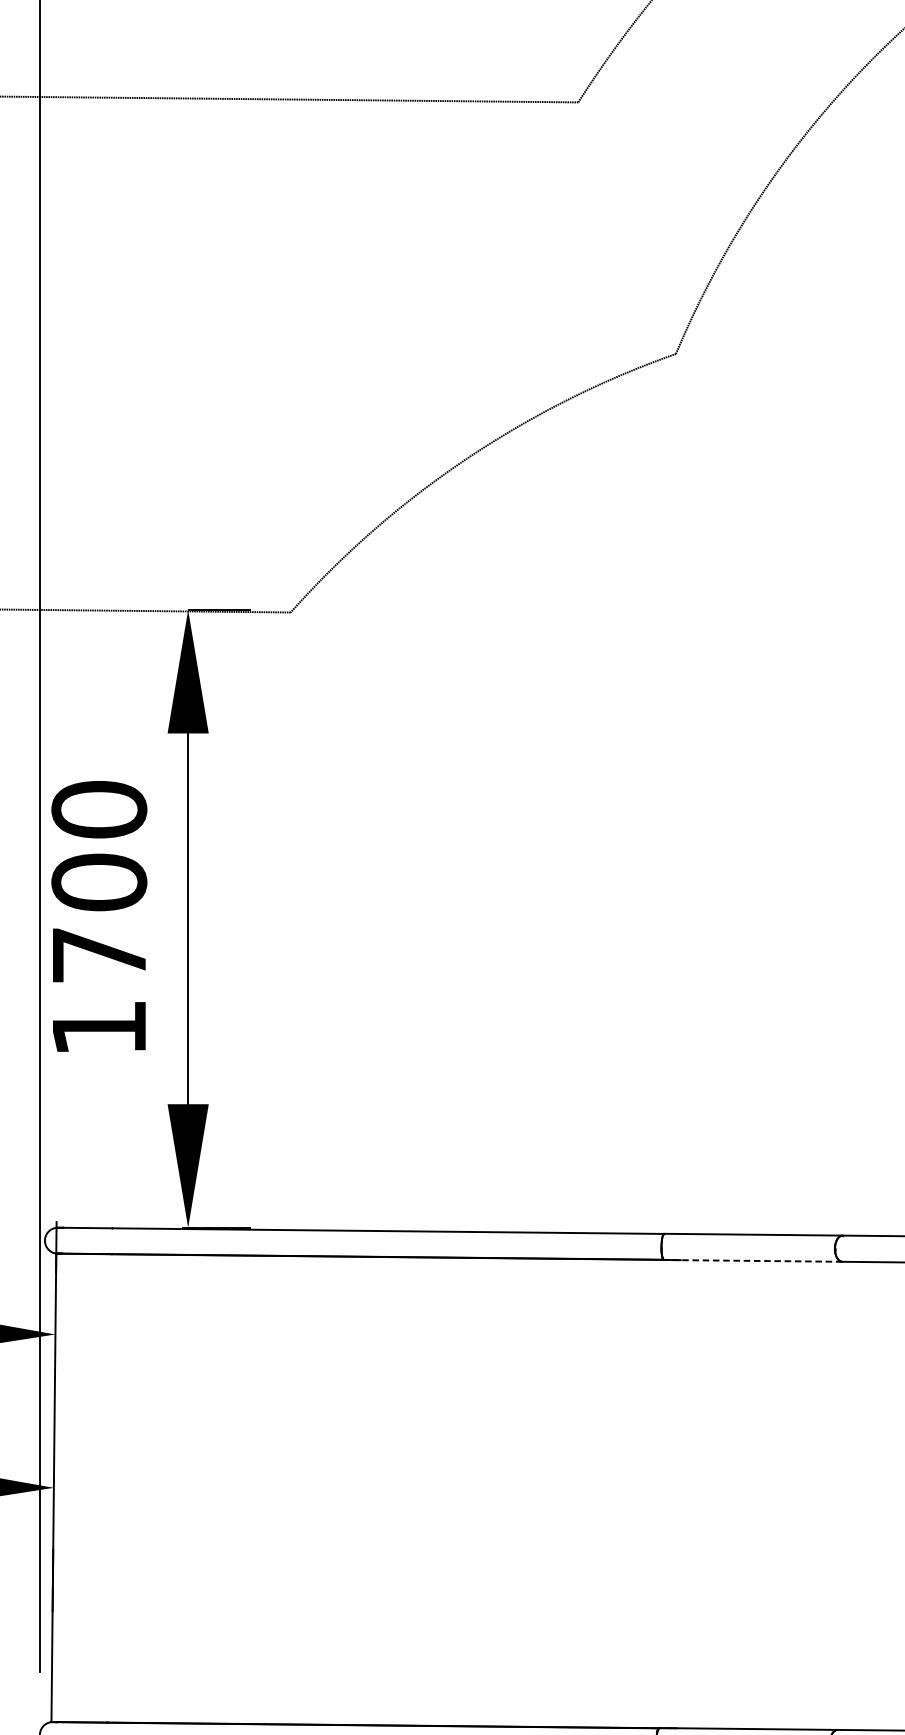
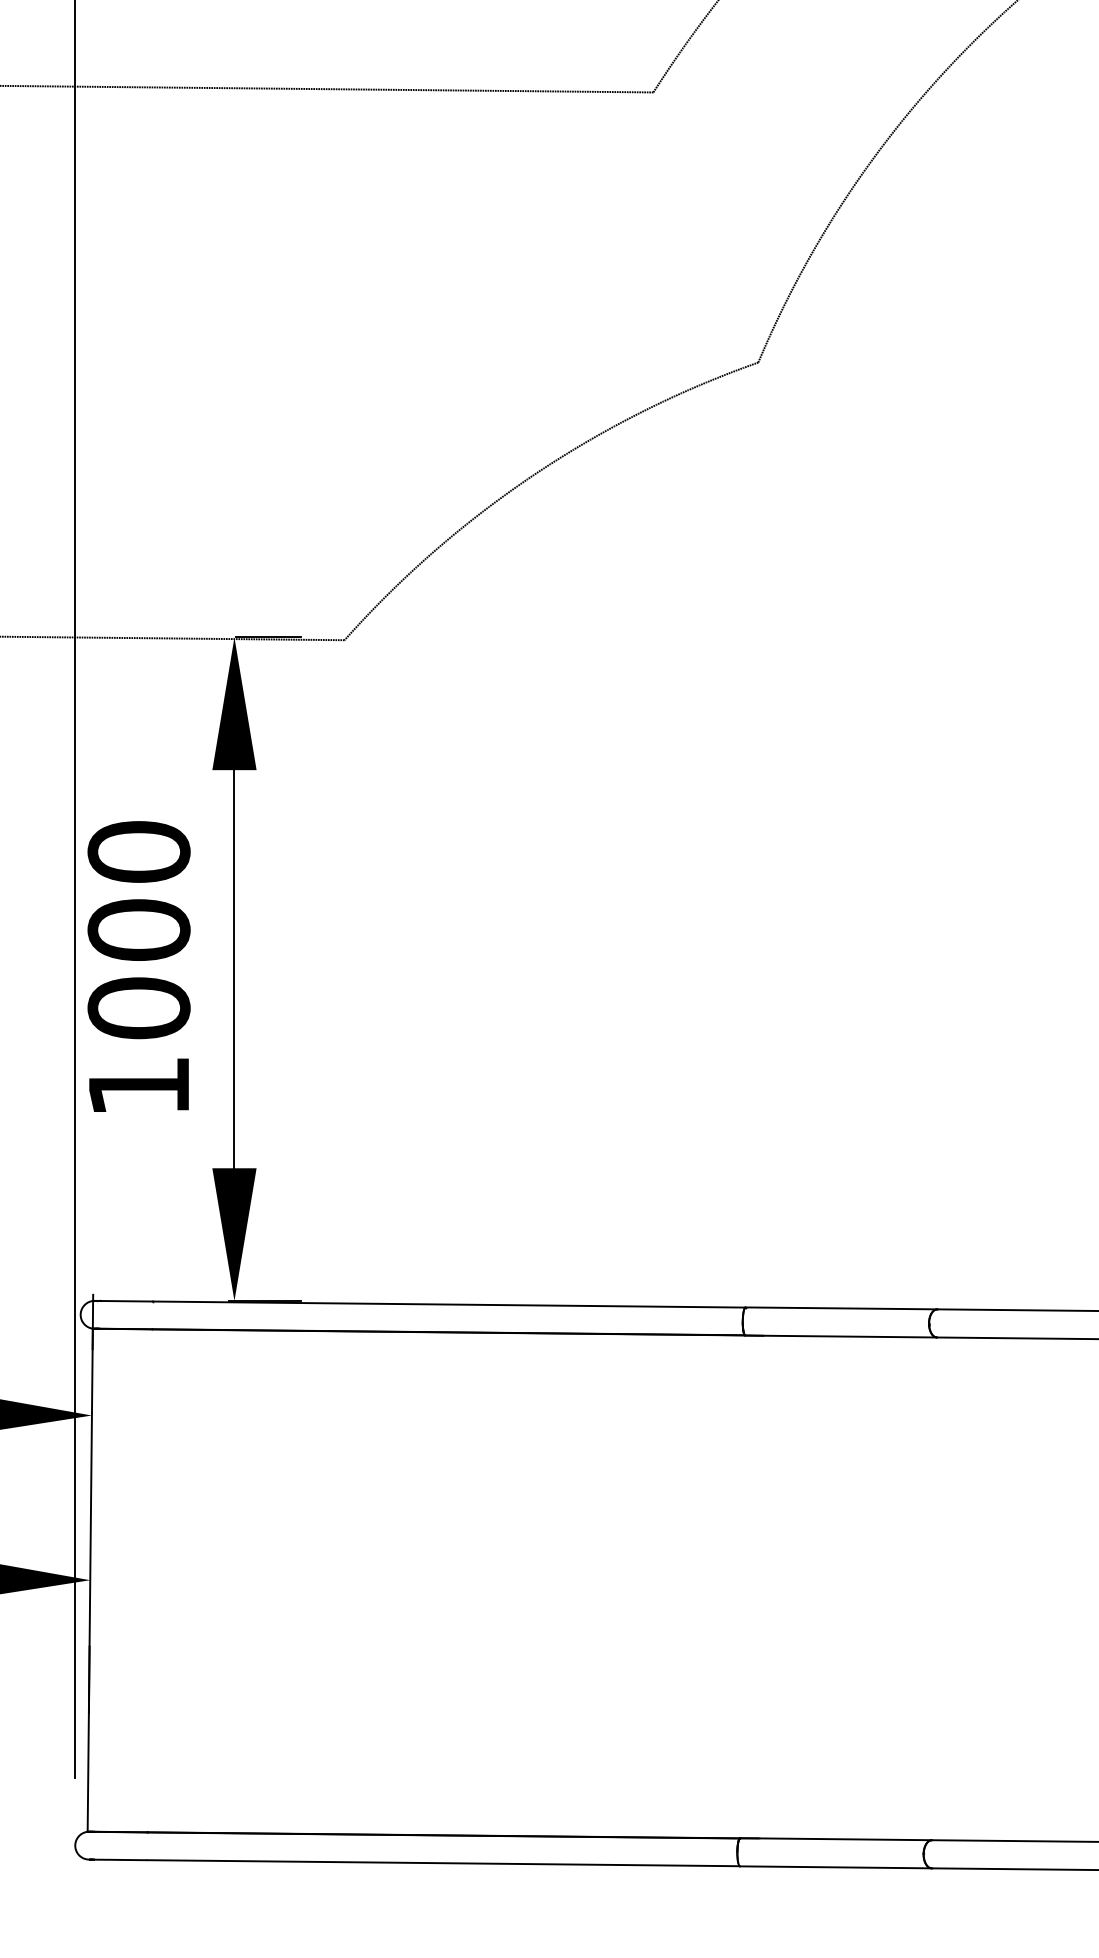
text: (98, 955) -> (138, 1008), 1700 -> 1000
line: (753, 1260) -> (841, 1336), dashed -> solid

